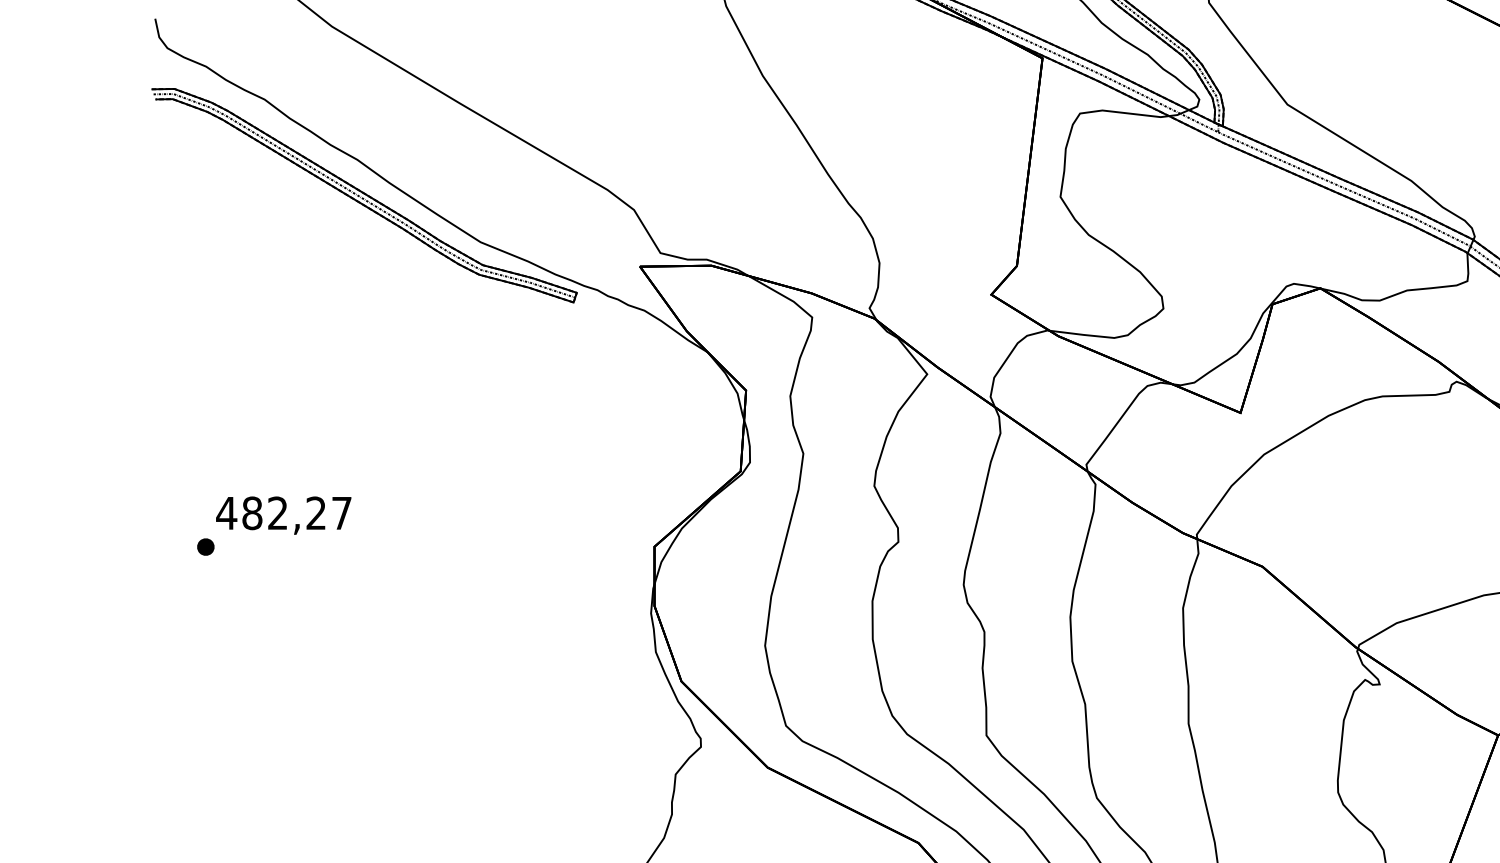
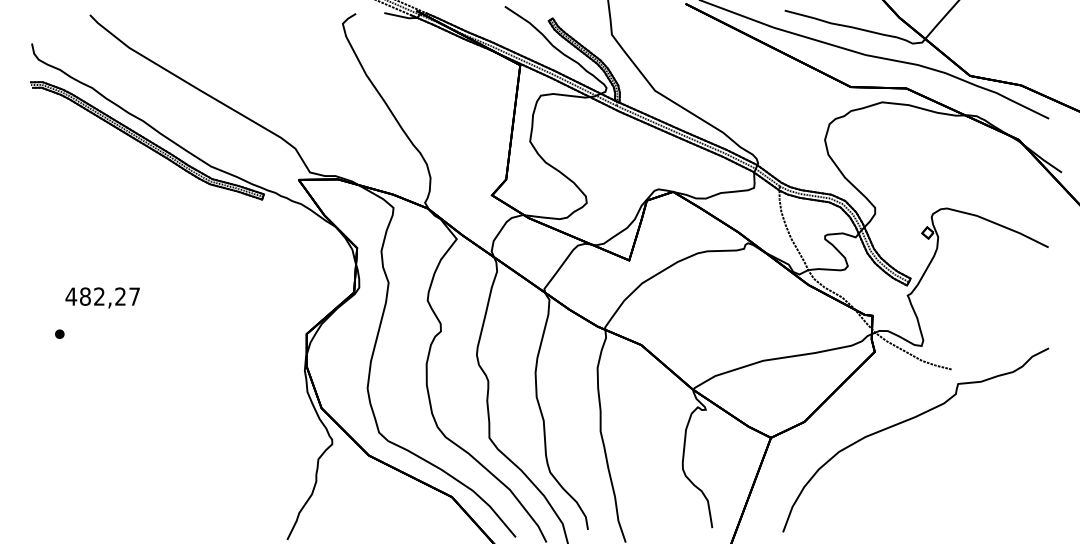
text: (283, 514) -> (102, 297), moved

